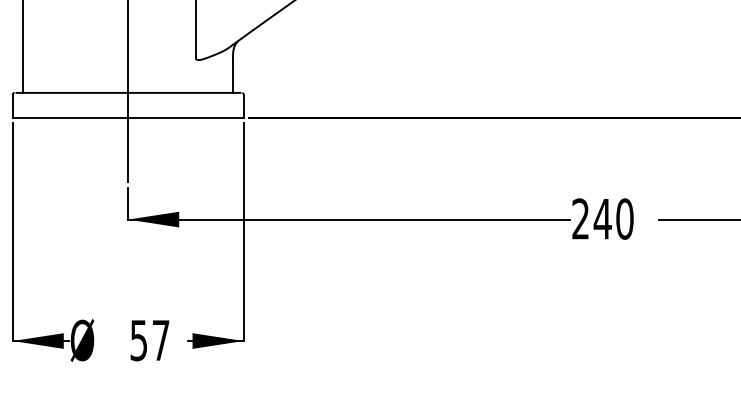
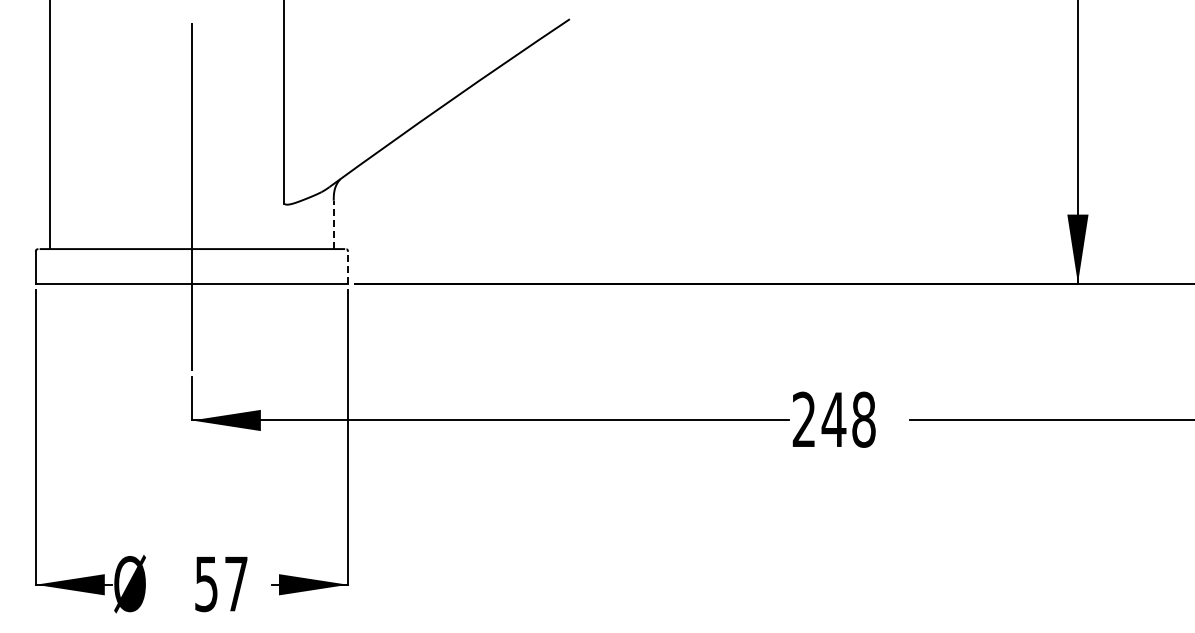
line: (232, 74) -> (333, 224), solid -> dashed
line: (243, 106) -> (347, 267), solid -> dashed
text: (624, 218) -> (863, 419), 240 -> 248

